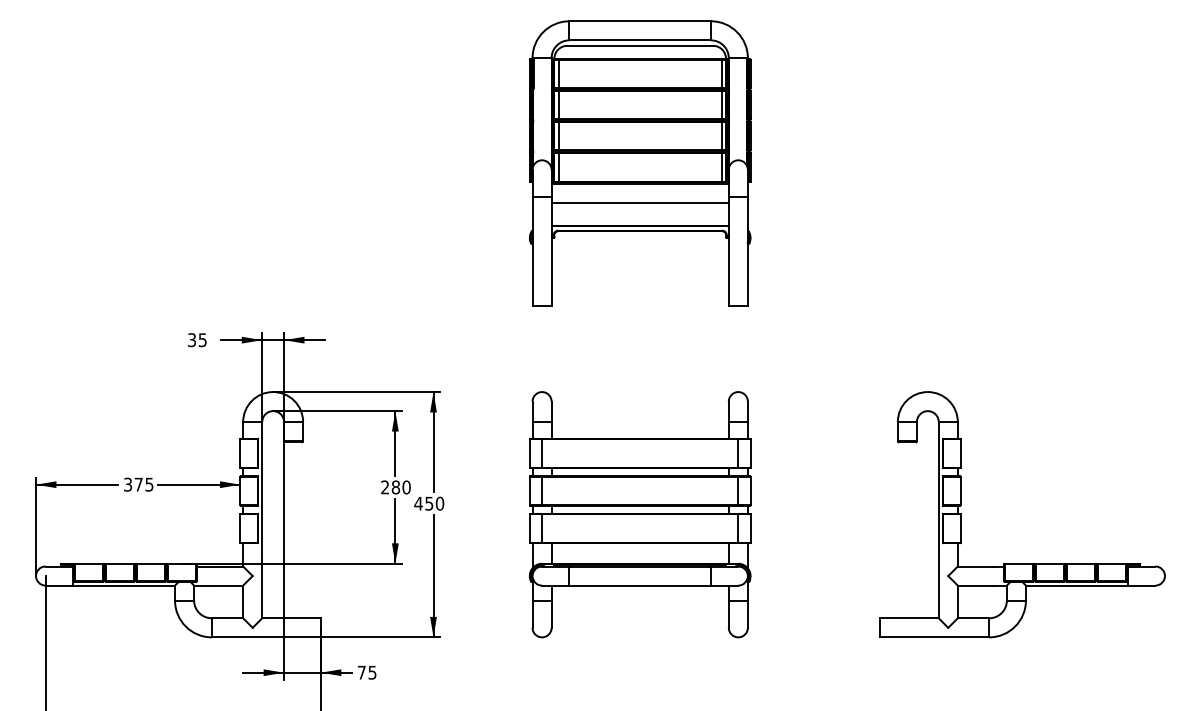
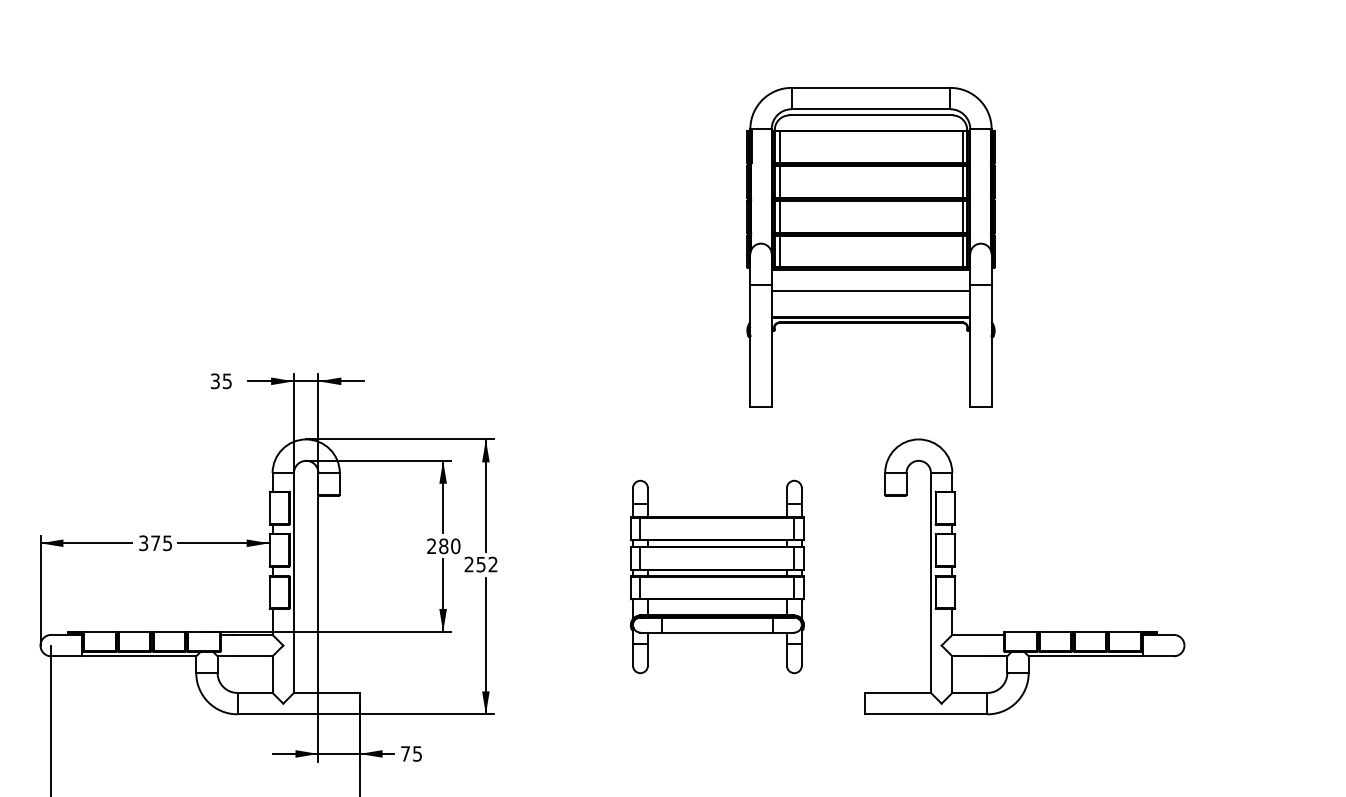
part: (639, 163) -> (870, 247), moved
text: (429, 503) -> (481, 564), 450 -> 252
part: (639, 514) -> (716, 576), size x0.7
part: (1022, 563) -> (1024, 631), moved

